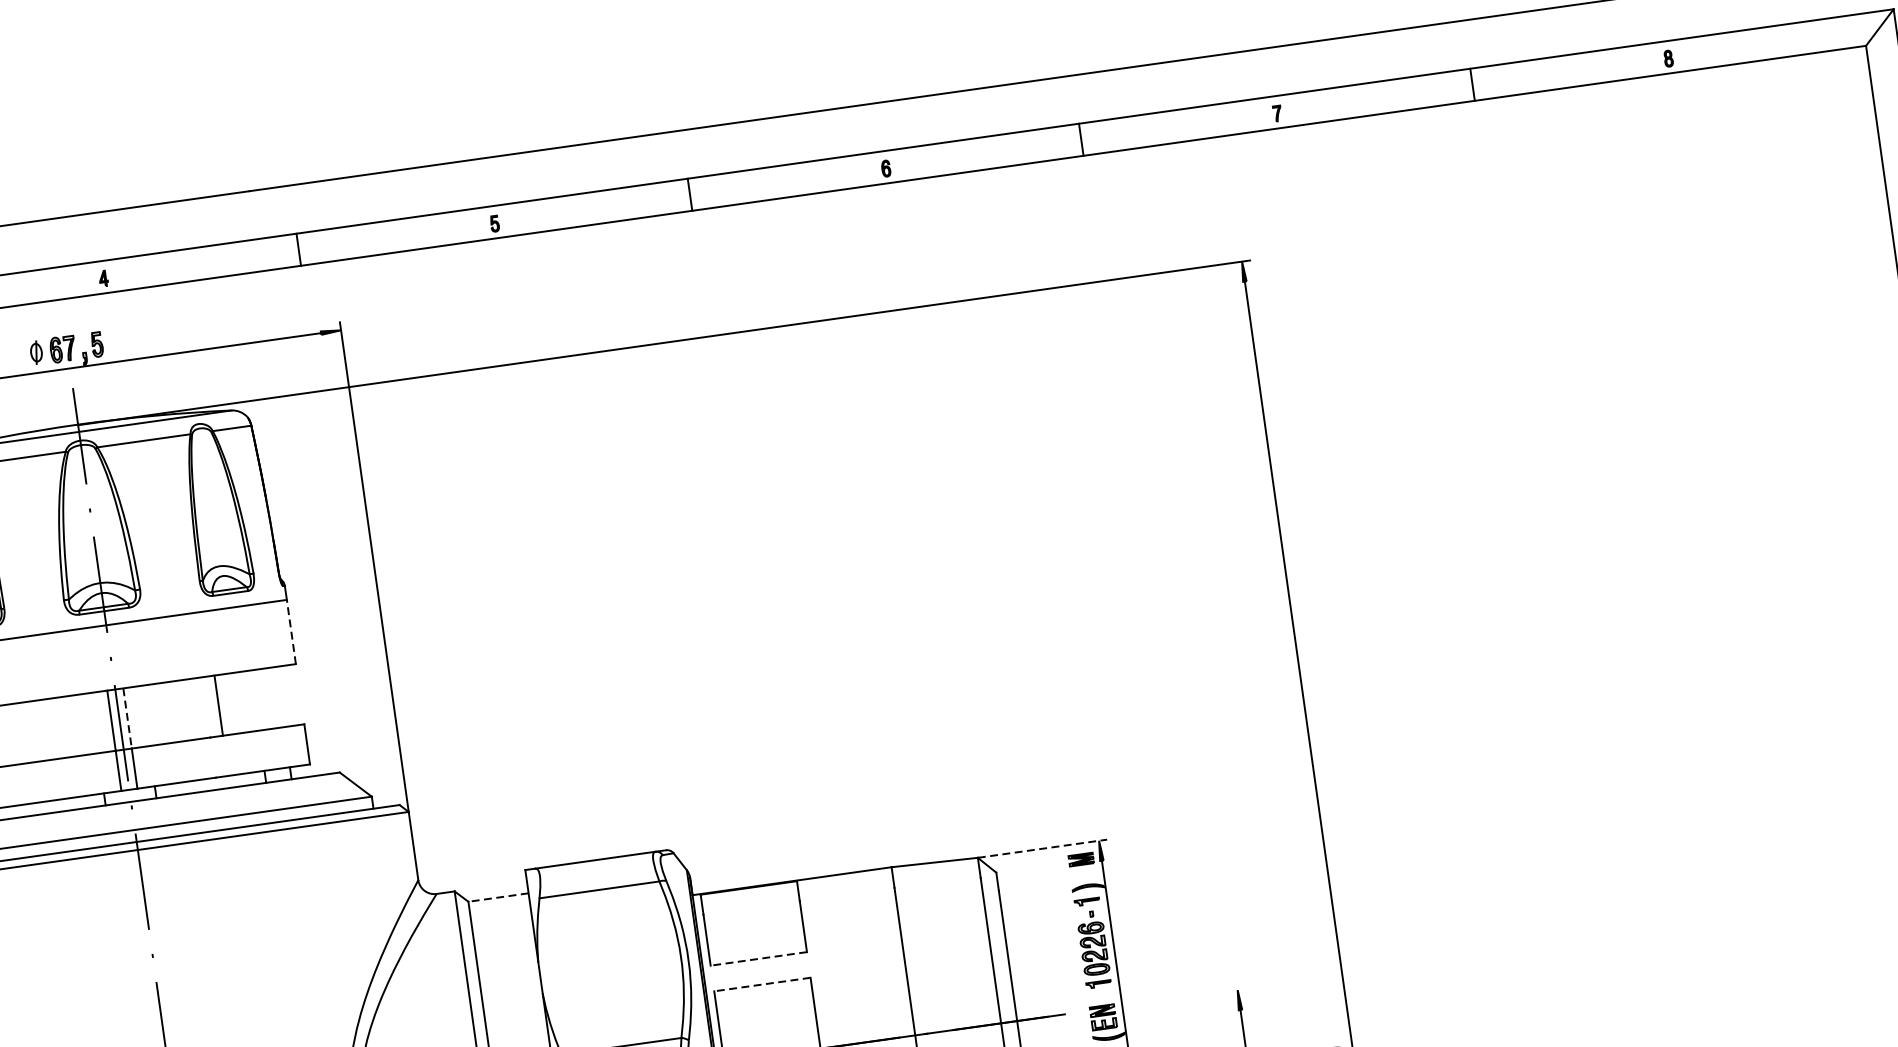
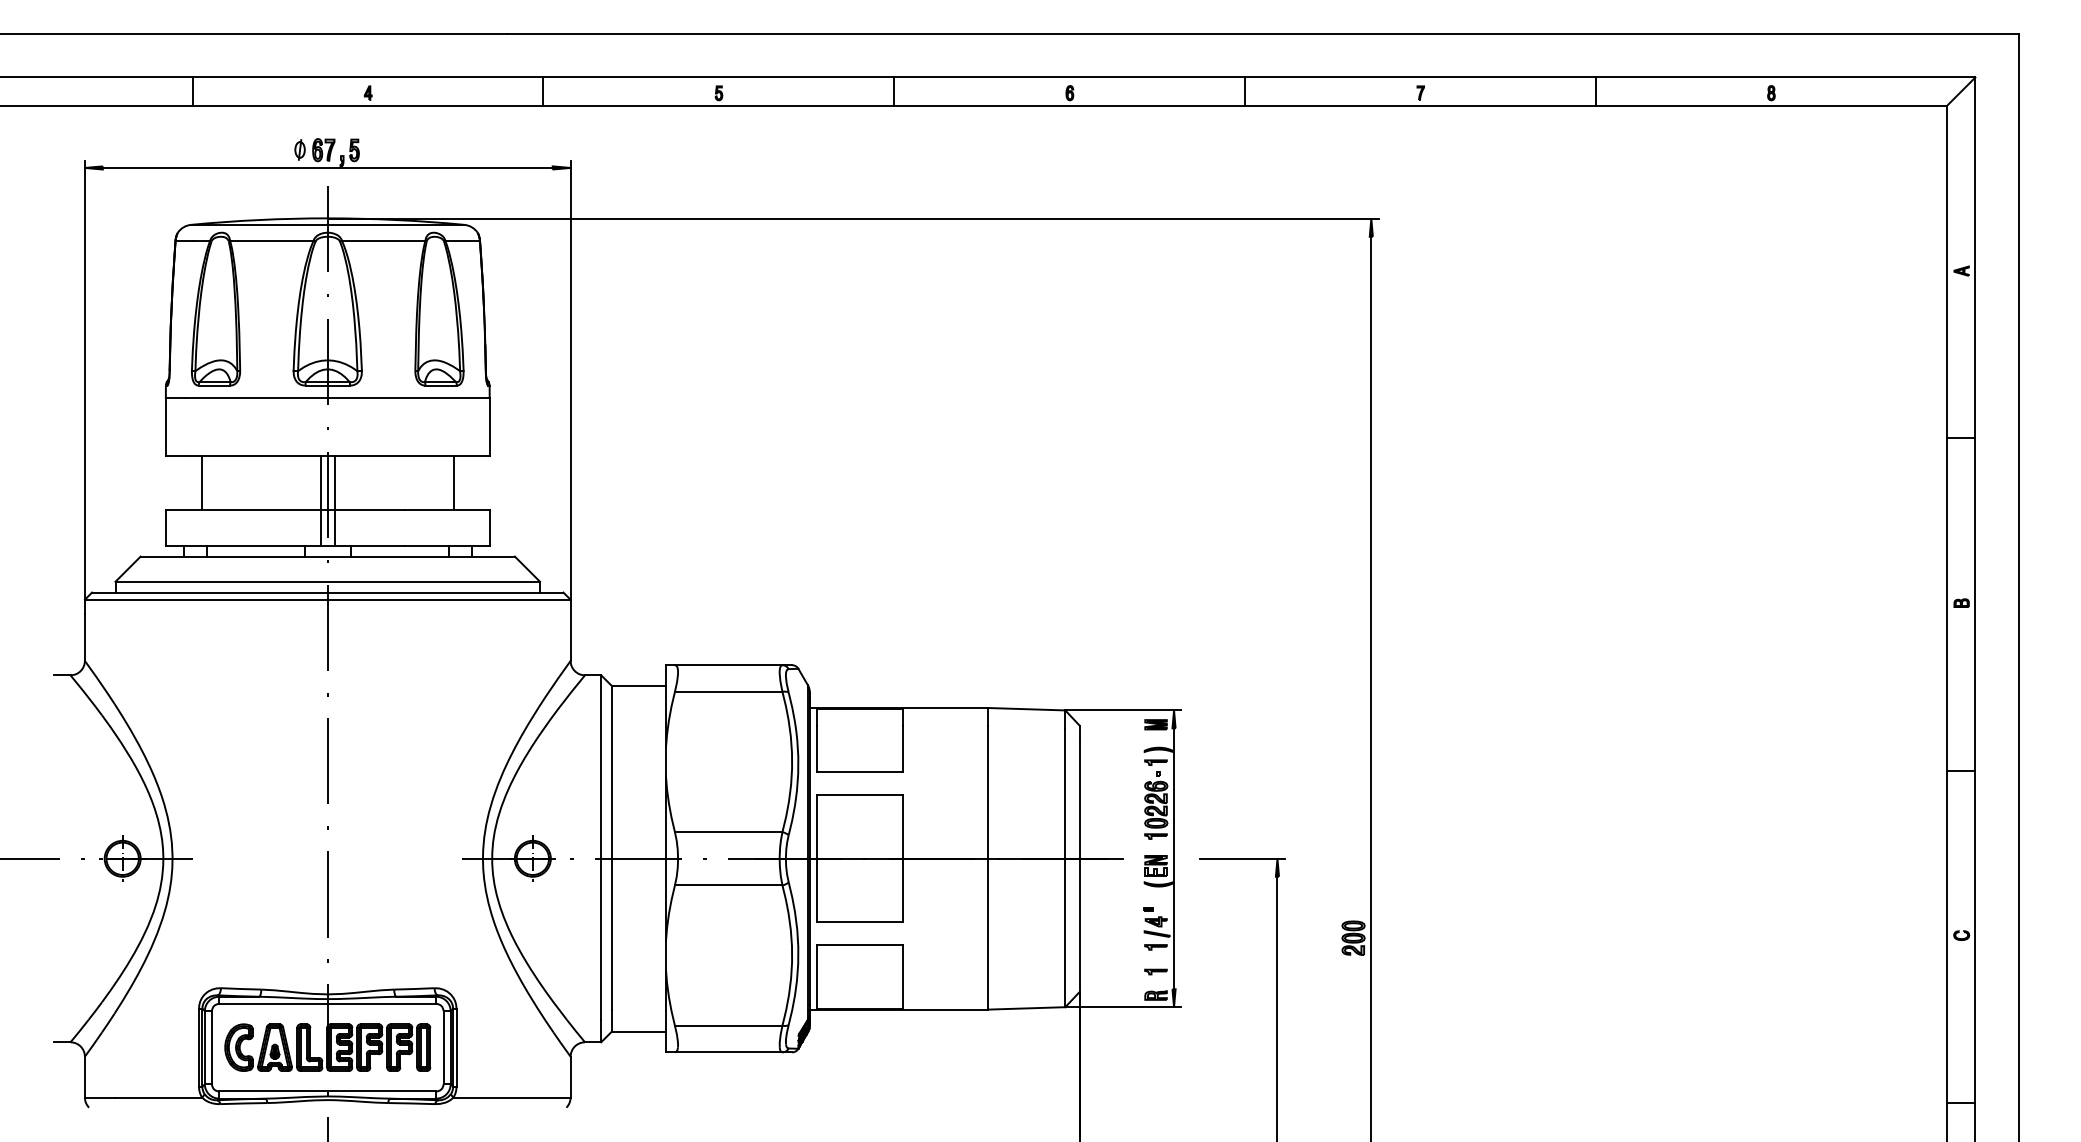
line: (291, 632) -> (489, 427), dashed -> solid
line: (218, 705) -> (453, 482), moved
line: (126, 718) -> (334, 482), dashed -> solid
line: (1042, 848) -> (1123, 710), dashed -> solid
line: (498, 898) -> (638, 686), dashed -> solid
line: (758, 959) -> (859, 772), dashed -> solid
line: (761, 984) -> (859, 795), dashed -> solid
line: (1197, 995) -> (1241, 858), added

